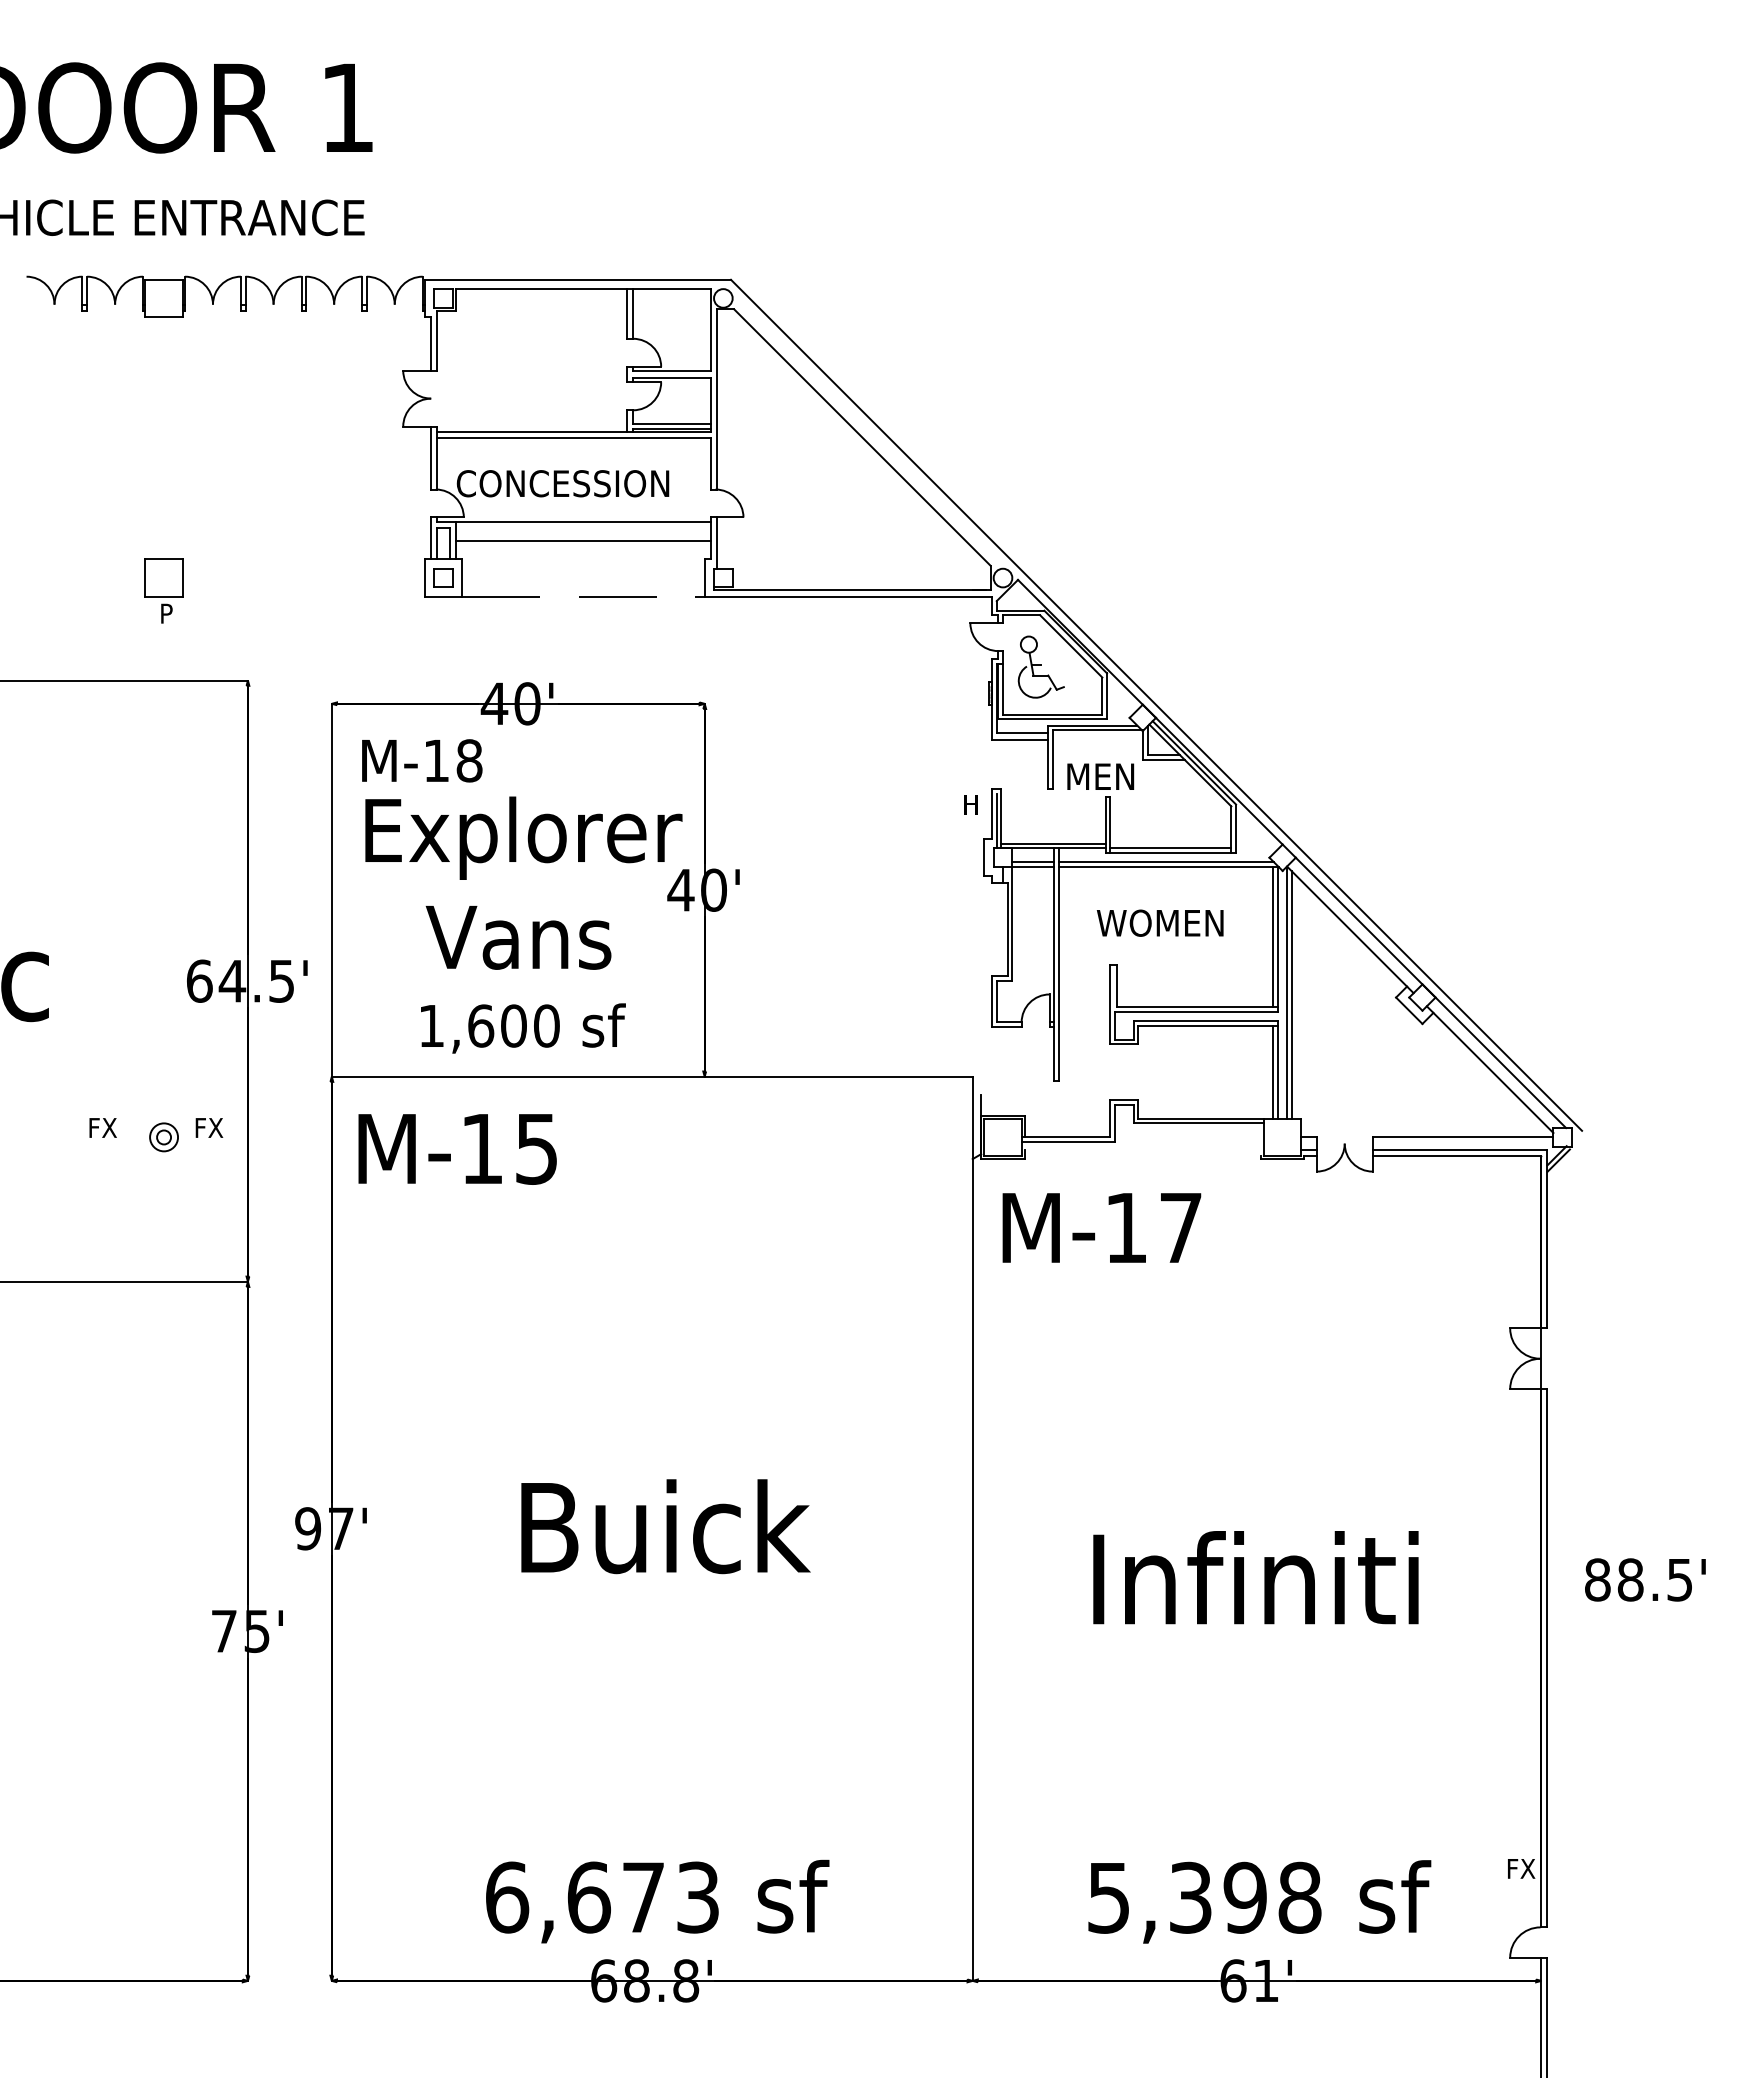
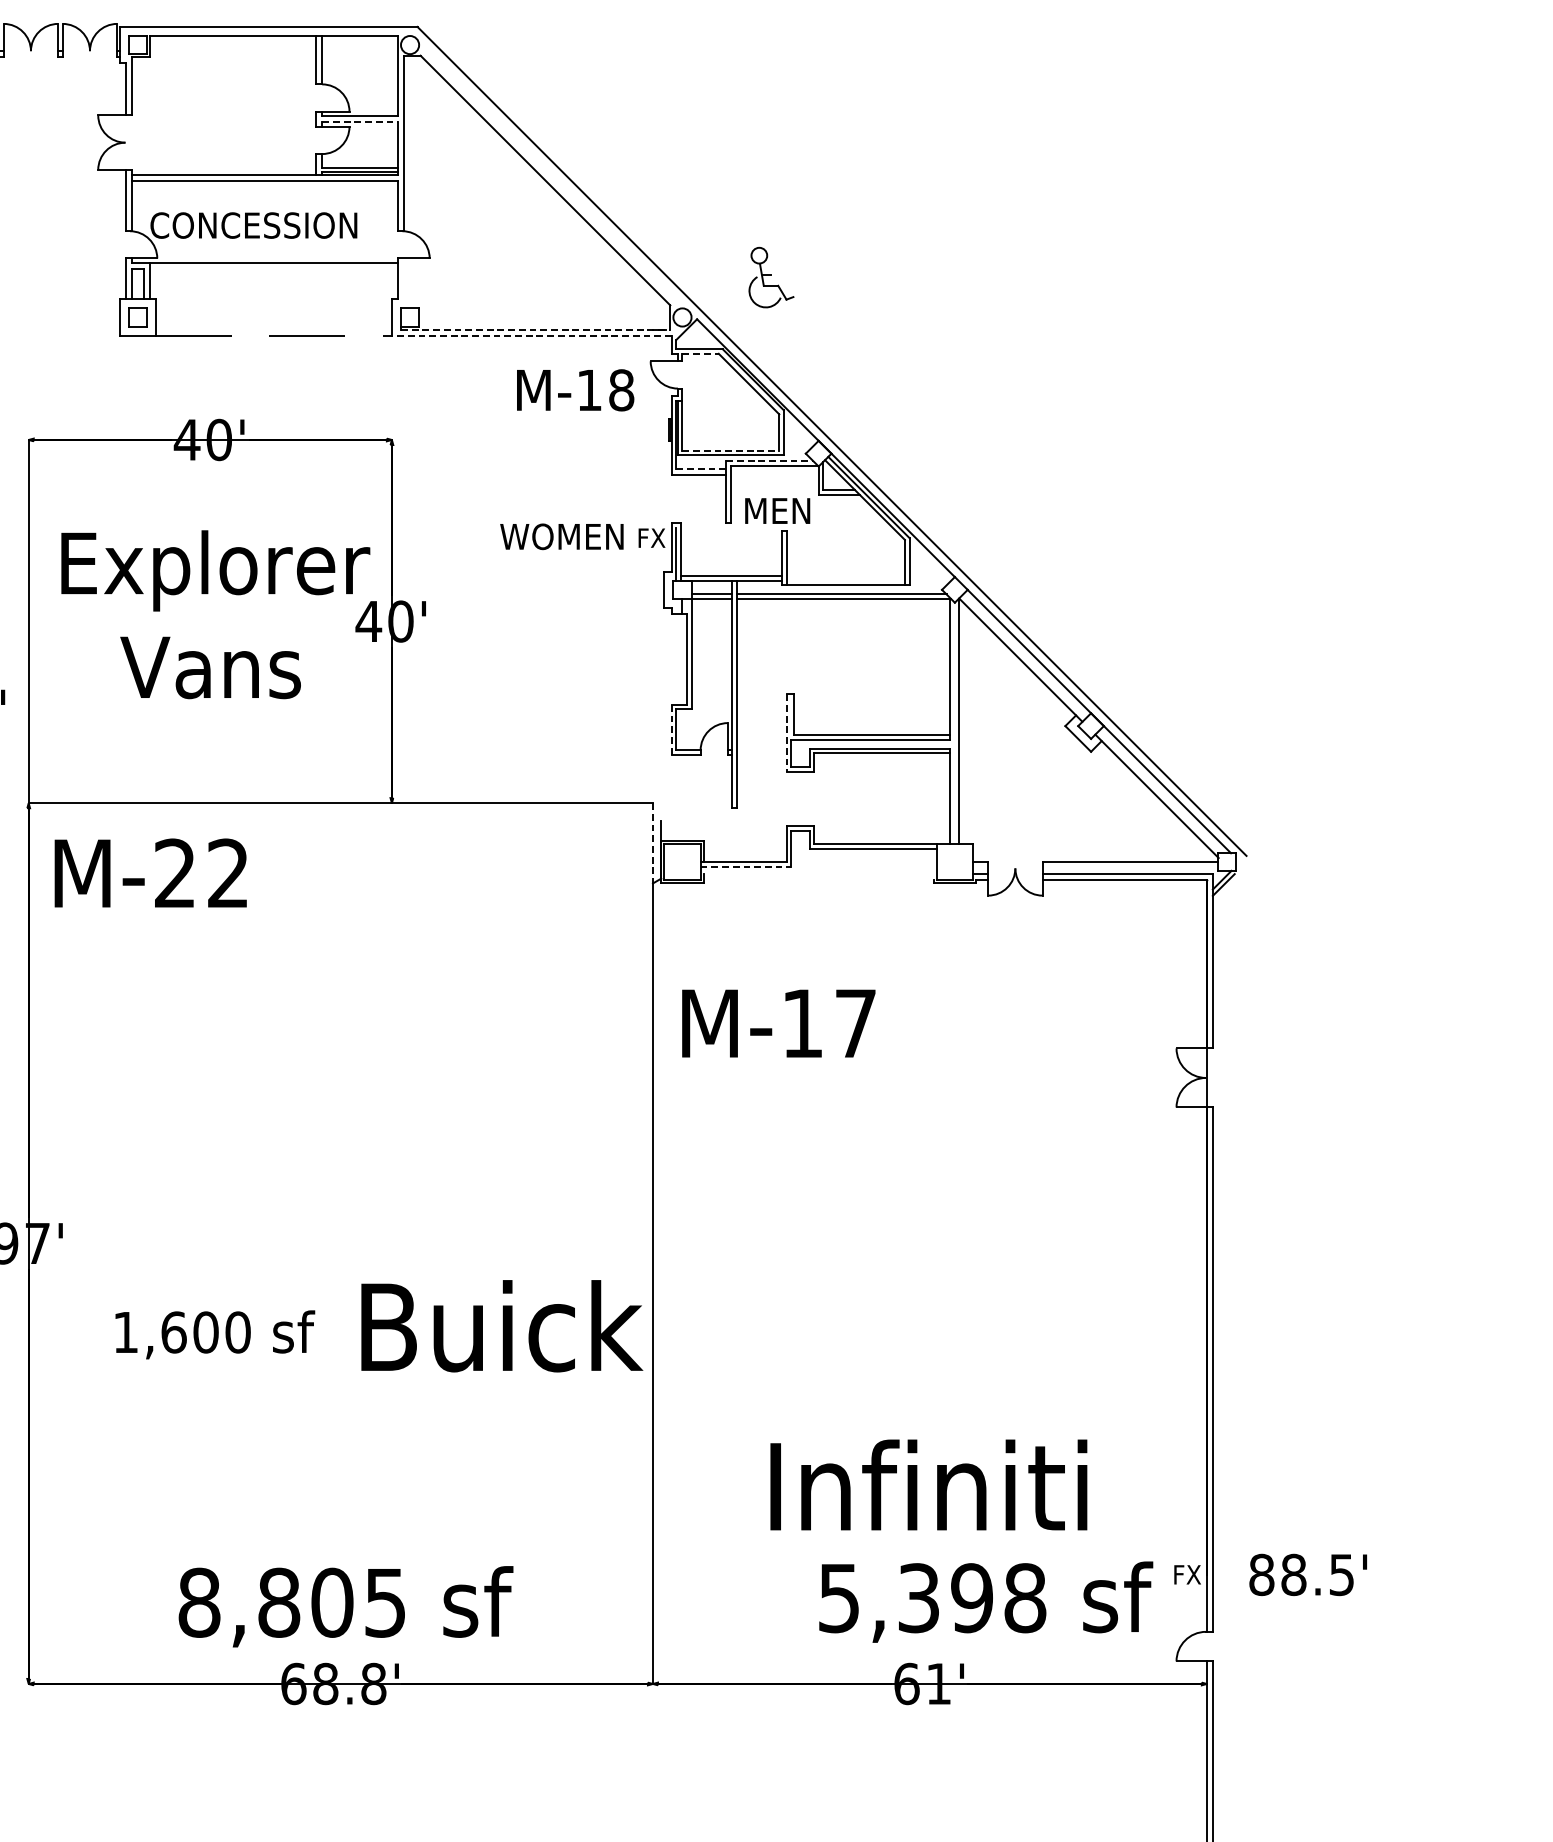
line: (672, 377) -> (360, 122), solid -> dashed
line: (583, 540) -> (273, 280), removed
line: (717, 542) -> (404, 282), removed
line: (852, 590) -> (535, 329), solid -> dashed
line: (848, 596) -> (531, 335), solid -> dashed
line: (1021, 615) -> (700, 353), solid -> dashed
part: (1040, 666) -> (770, 276), moved
line: (1052, 714) -> (730, 450), solid -> dashed
line: (1092, 725) -> (769, 461), solid -> dashed
line: (1022, 733) -> (701, 468), solid -> dashed
text: (422, 760) -> (575, 389), moved
text: (971, 804) -> (651, 538), H -> FX
line: (1170, 848) -> (845, 580), removed
text: (1159, 922) -> (561, 536), moved
line: (1273, 936) -> (945, 666), removed
line: (1291, 994) -> (963, 723), removed
line: (992, 1001) -> (672, 729), solid -> dashed
line: (1110, 1004) -> (787, 732), solid -> dashed
text: (523, 1028) -> (215, 1334), moved
line: (1273, 1071) -> (945, 798), removed
line: (973, 1118) -> (653, 843), solid -> dashed
line: (1068, 1142) -> (746, 867), solid -> dashed
text: (508, 1148) -> (200, 873), M-15 -> M-22
text: (1101, 1227) -> (778, 1023), moved
text: (665, 1526) -> (501, 1326), moved
text: (1255, 1577) -> (928, 1484), moved
text: (1645, 1579) -> (1308, 1574), moved
text: (601, 1897) -> (291, 1602), 6,673 -> 8,805
text: (1259, 1901) -> (985, 1601), moved

